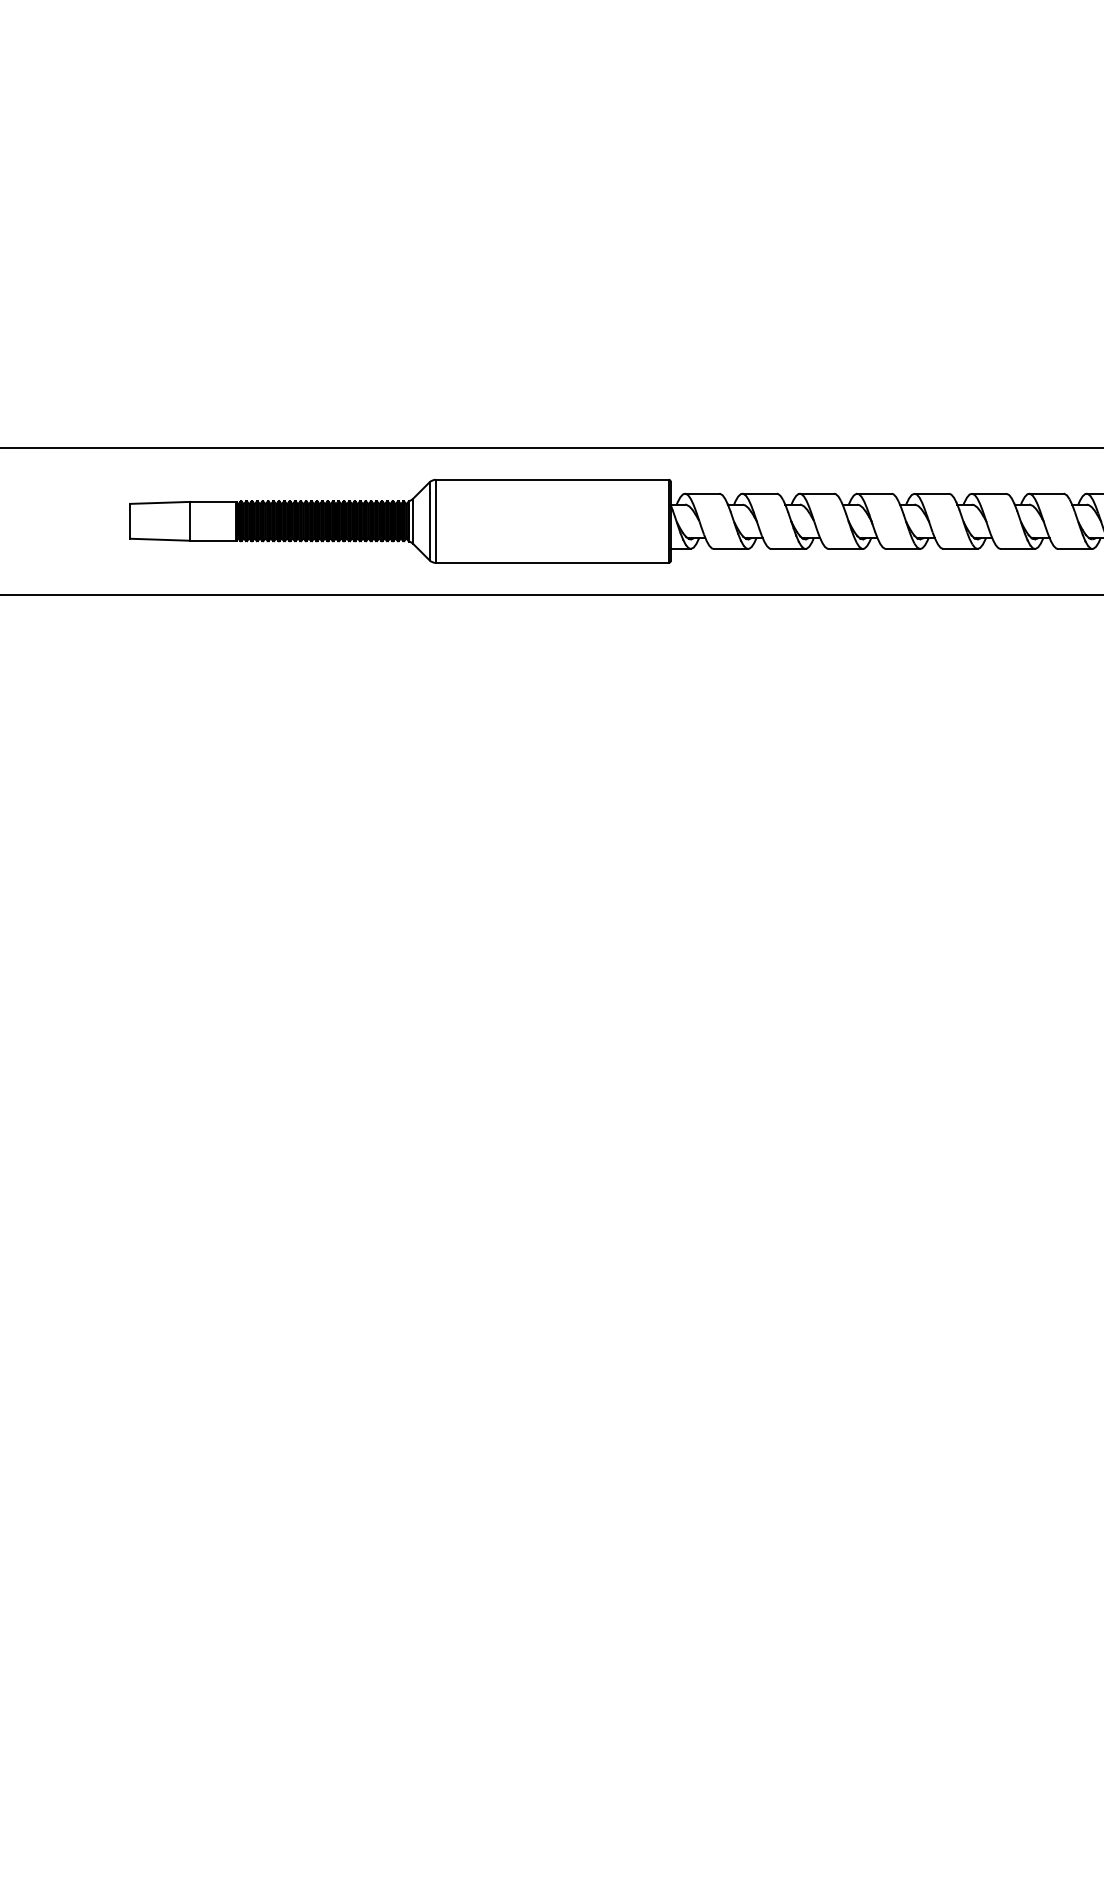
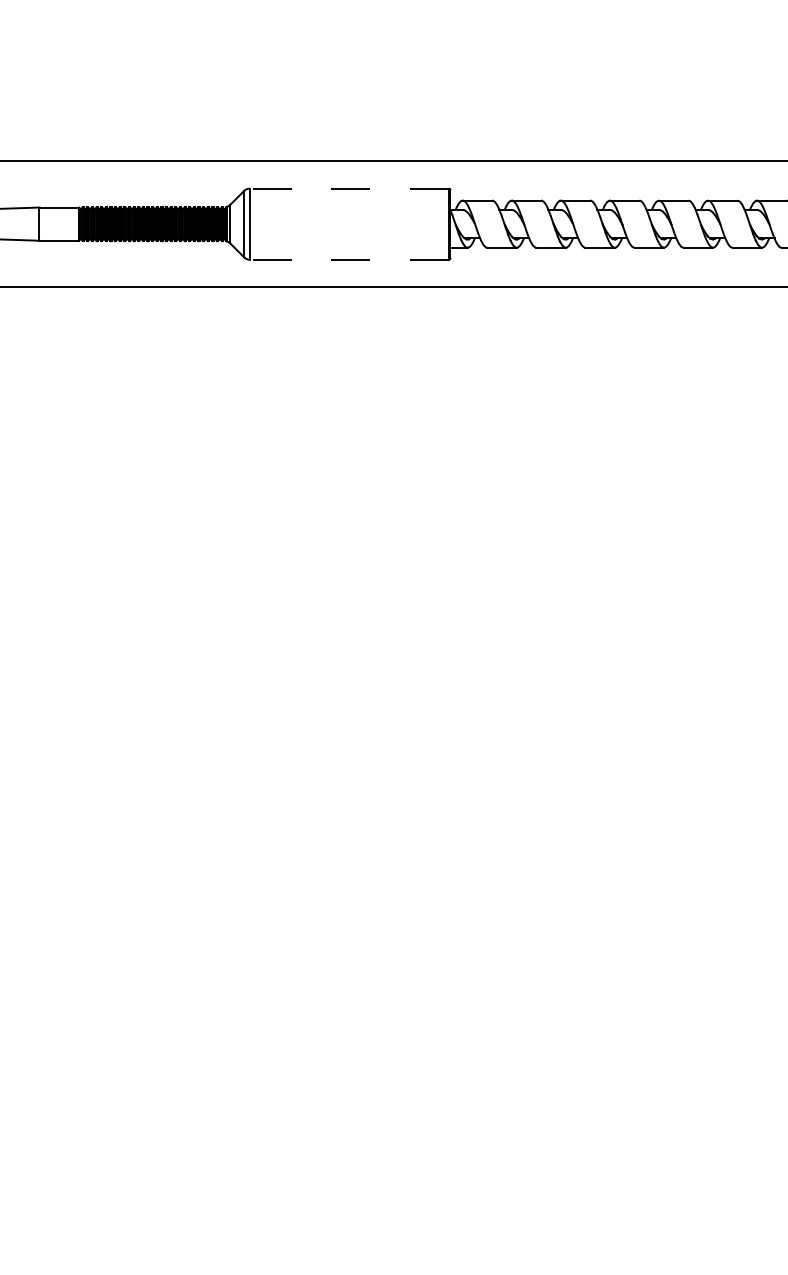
line: (551, 479) -> (348, 188), solid -> dashed
line: (551, 562) -> (348, 259), solid -> dashed

